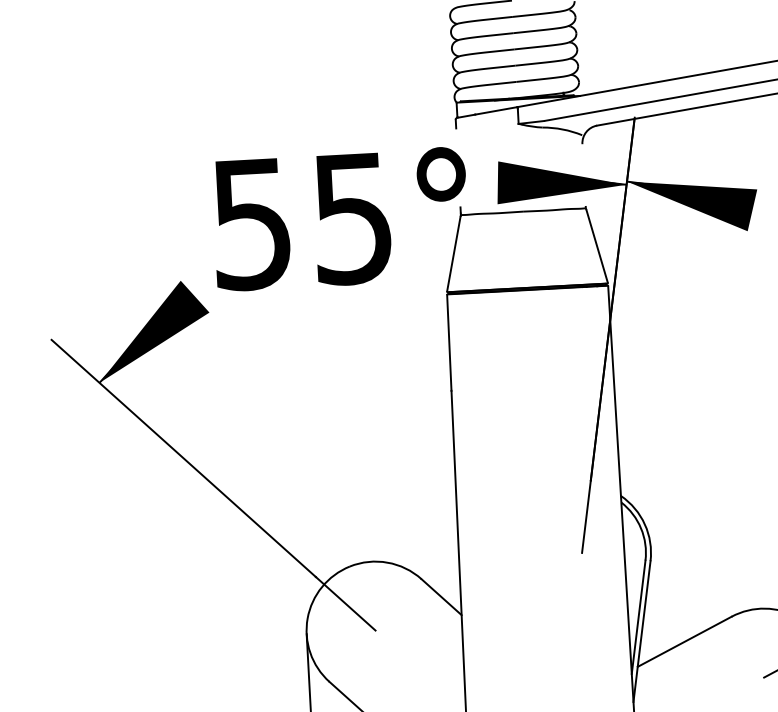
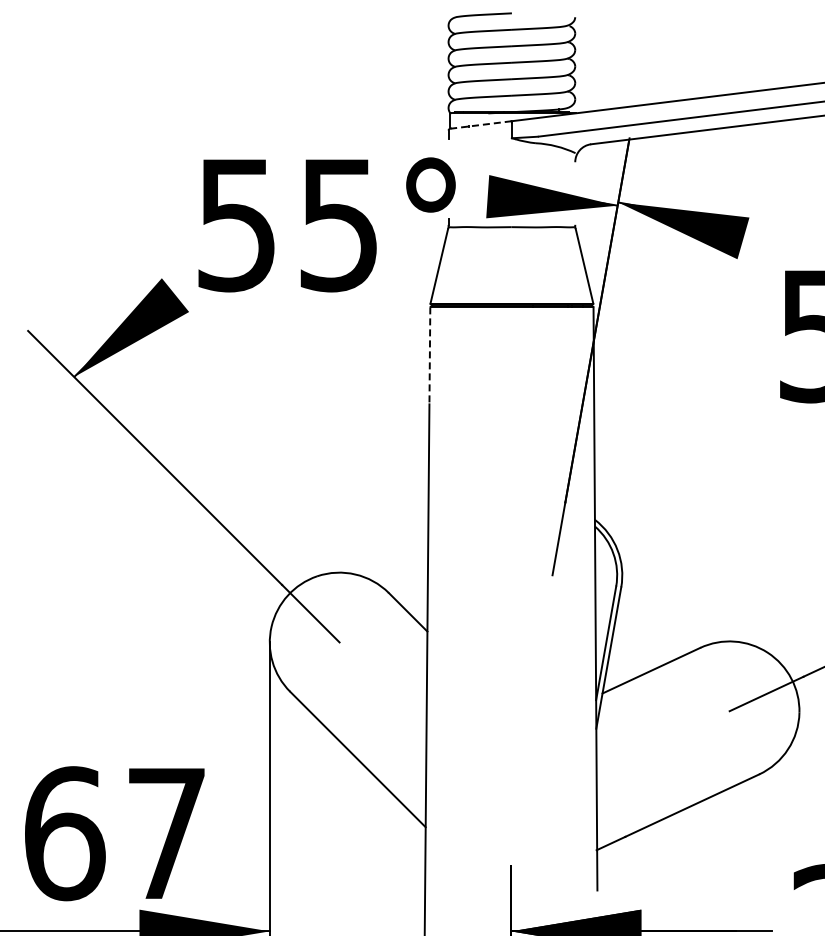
line: (486, 112) -> (480, 125), solid -> dashed
line: (448, 343) -> (429, 356), solid -> dashed

